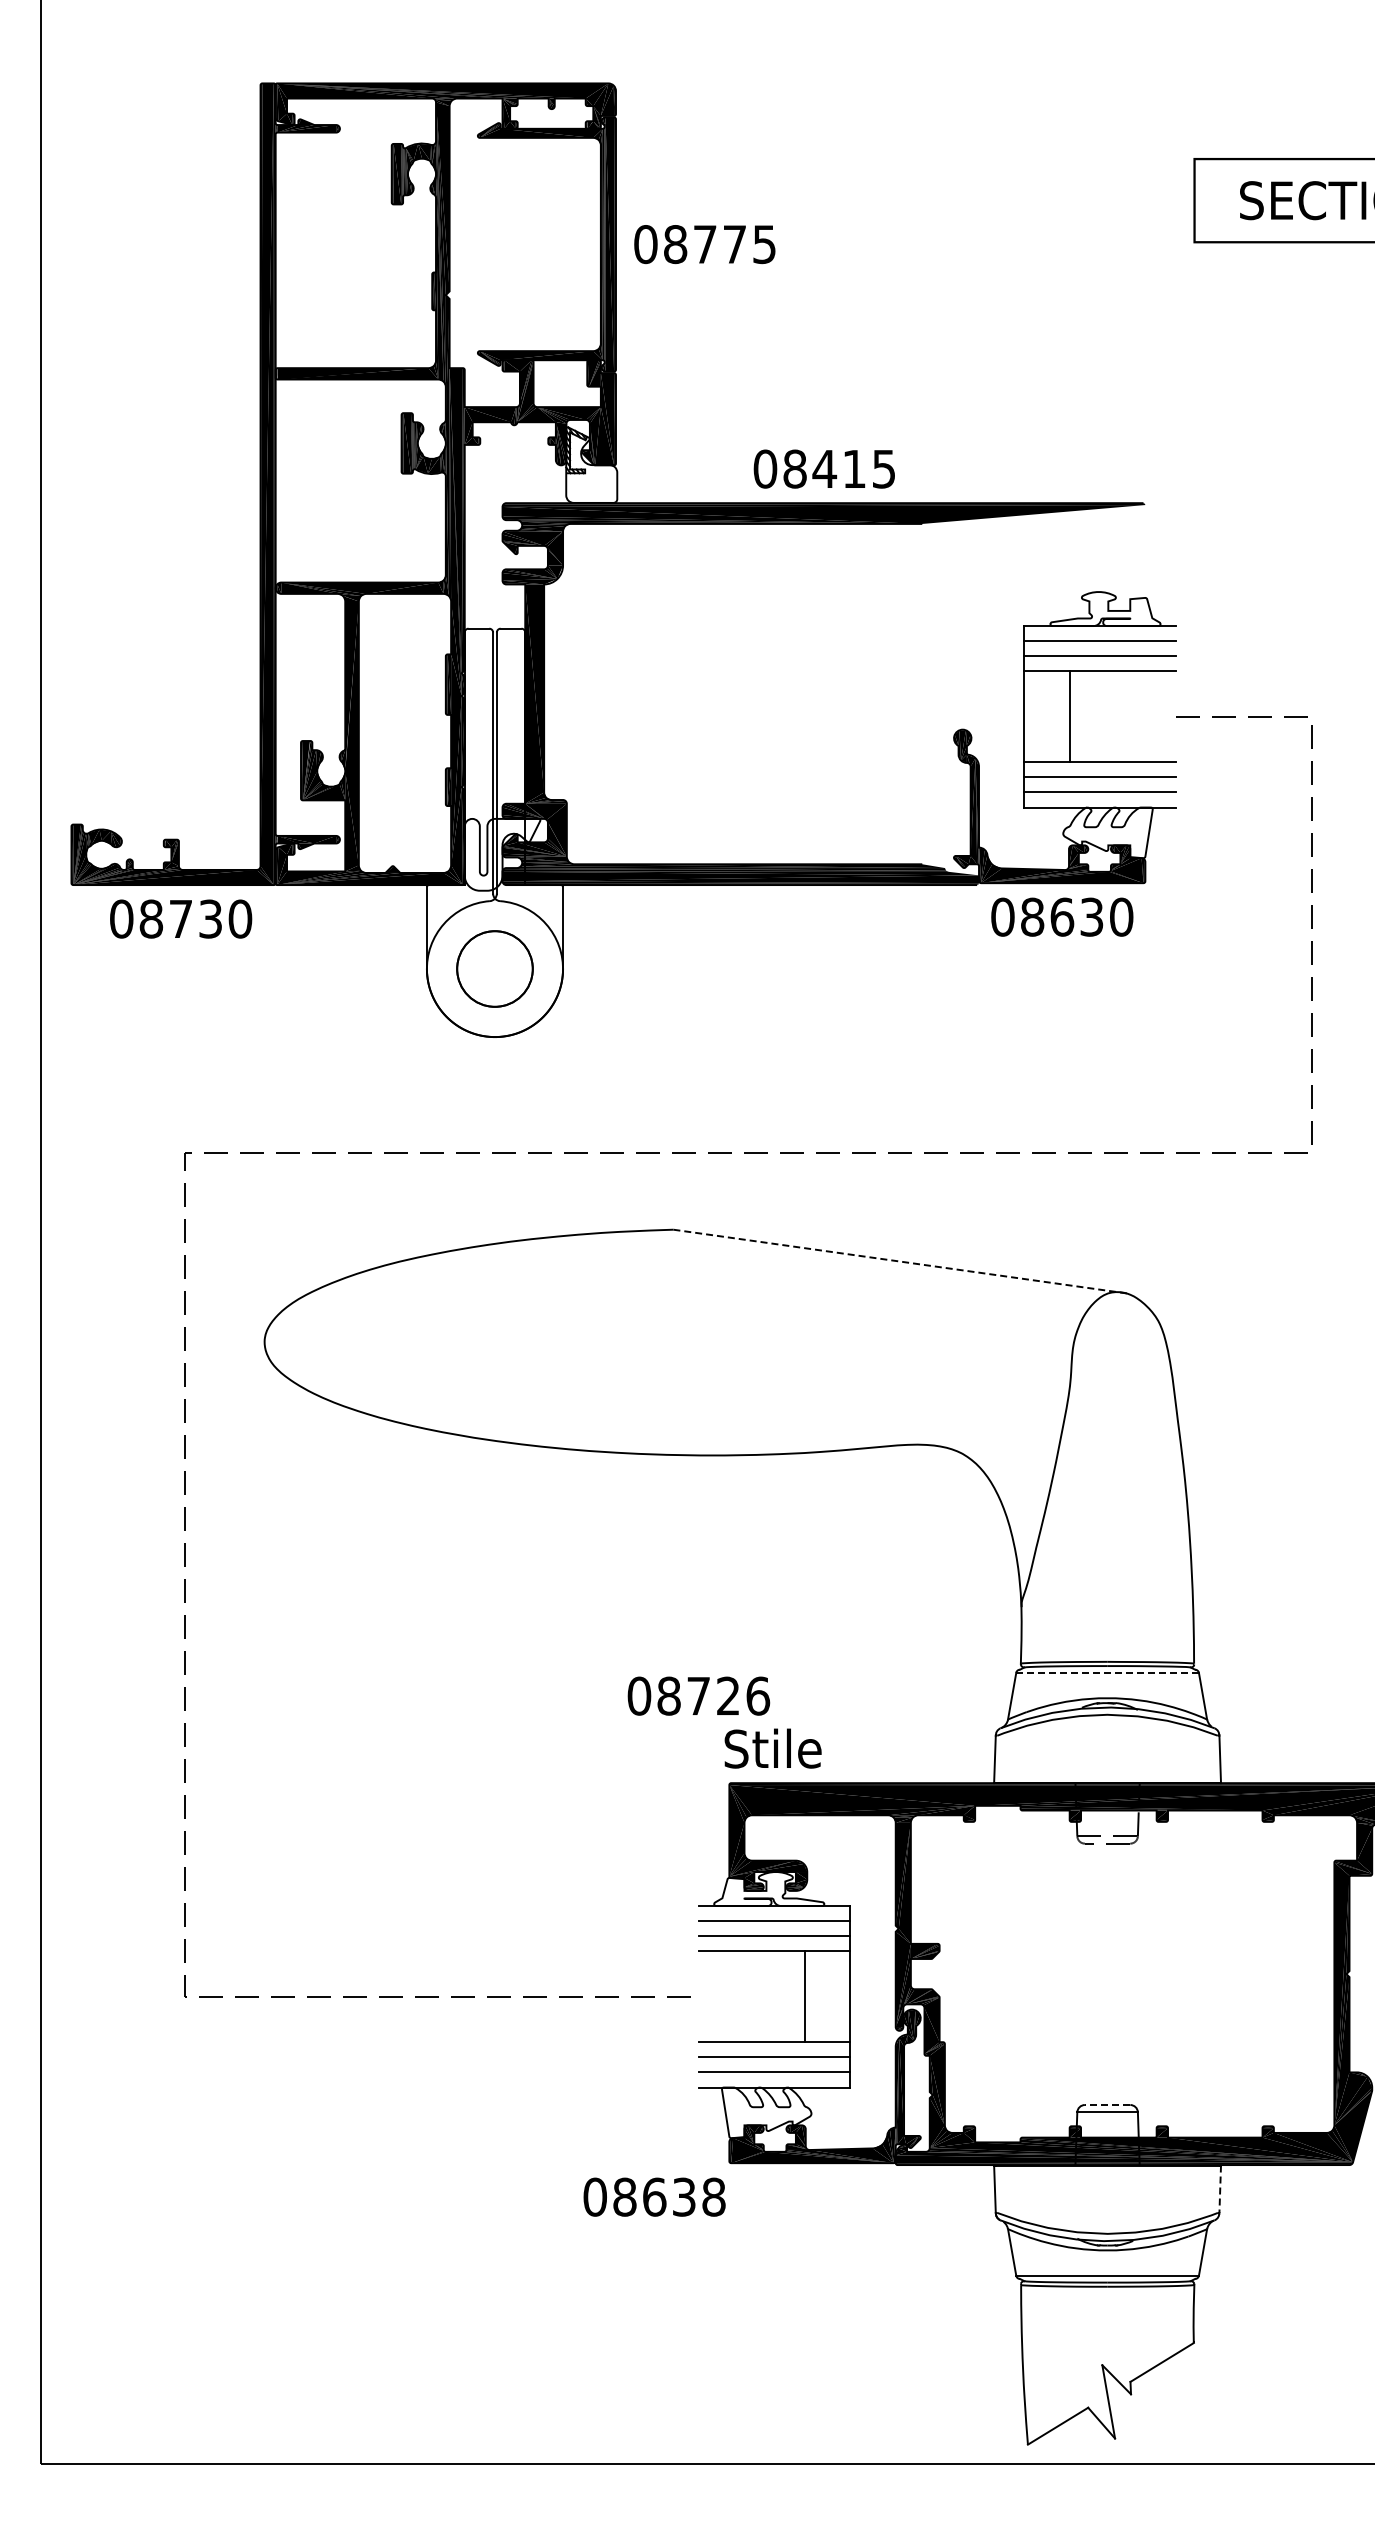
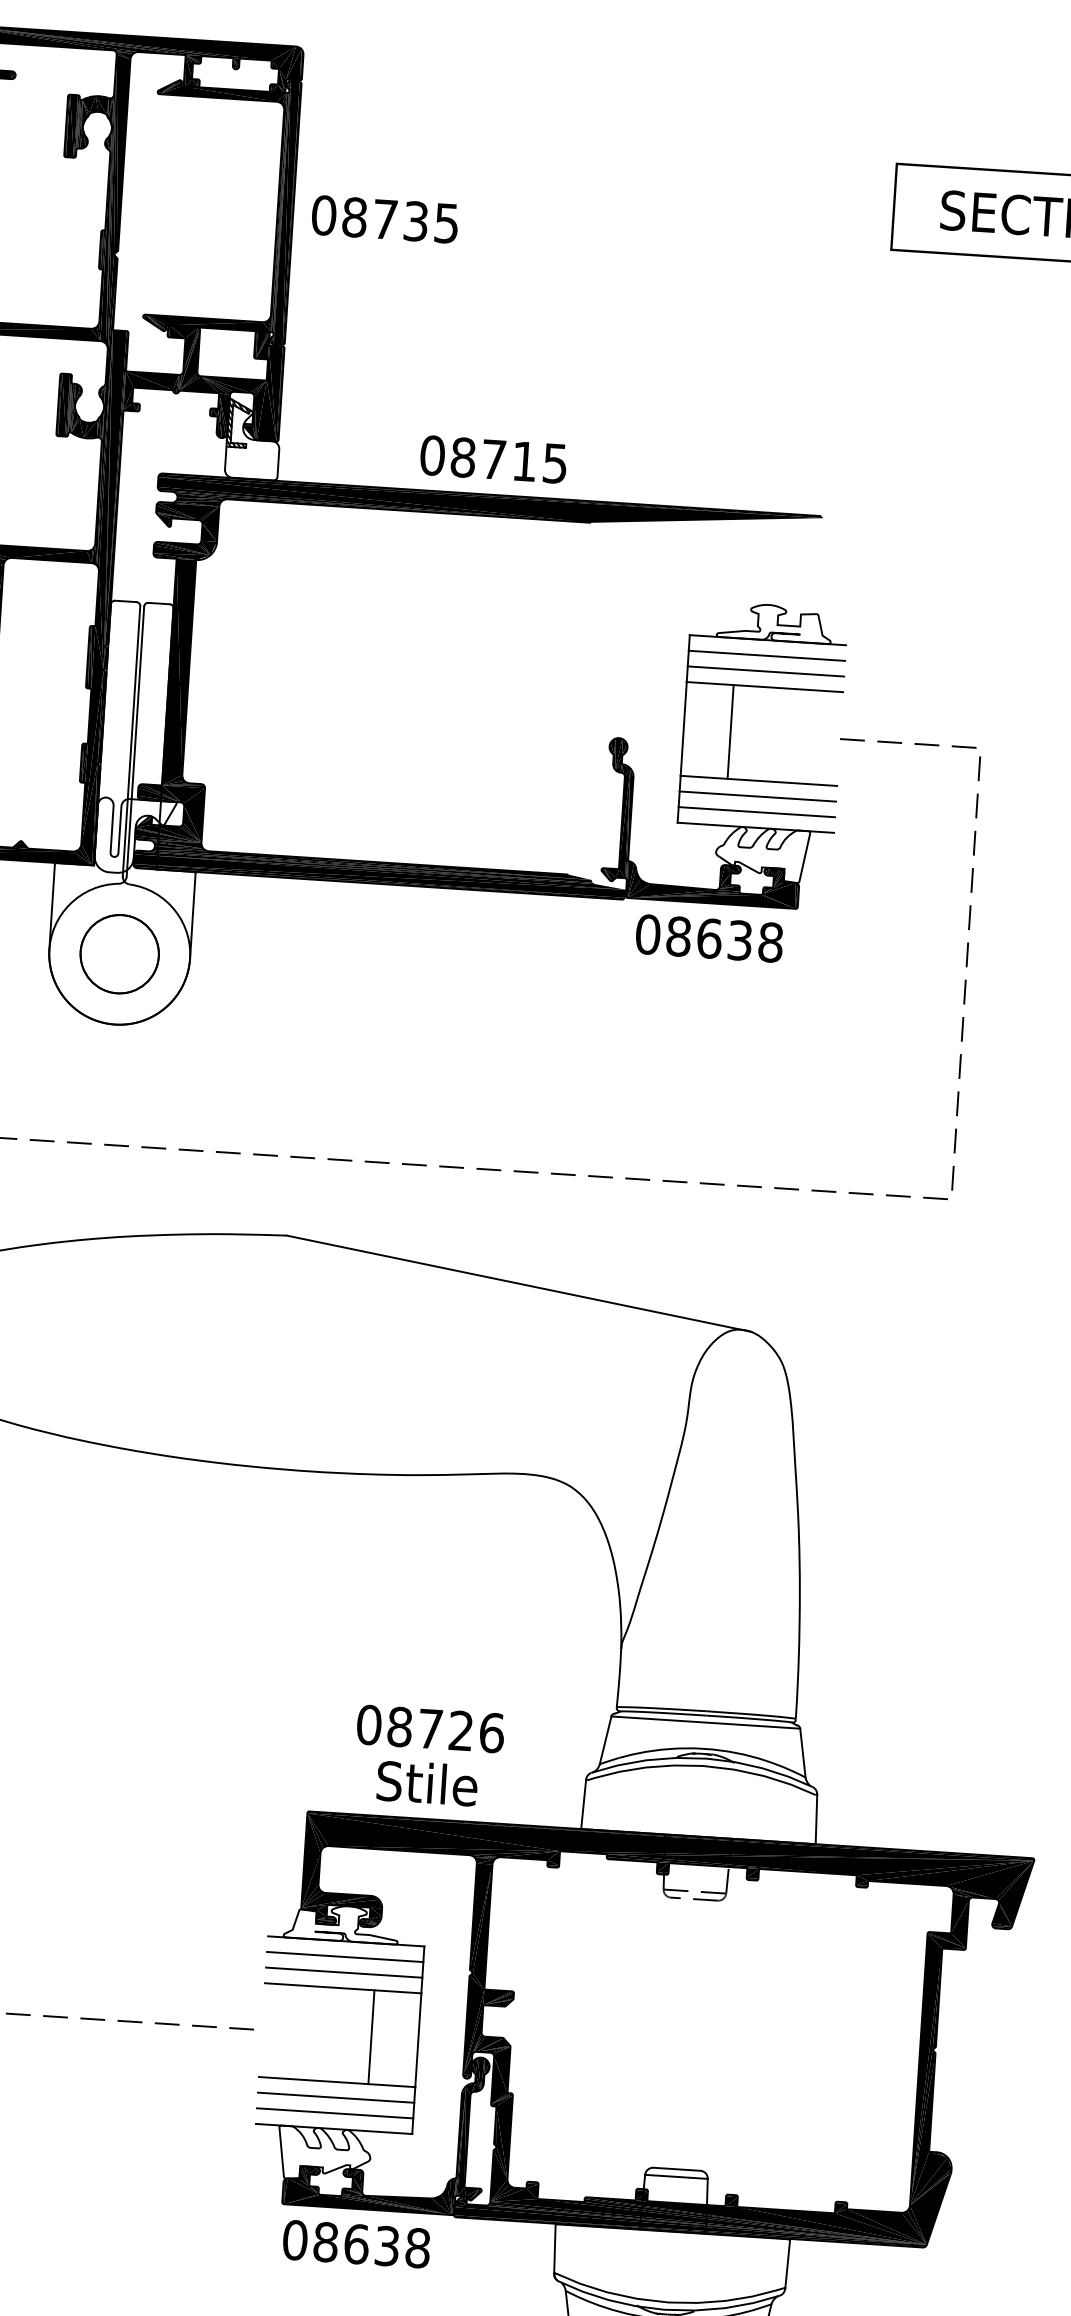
text: (734, 244) -> (415, 221), 08775 -> 08735
text: (824, 468) -> (493, 458), 08415 -> 08715
text: (1121, 916) -> (770, 941), 08630 -> 08638
line: (901, 1261) -> (520, 1283), dashed -> solid
line: (1108, 1672) -> (706, 1722), dashed -> solid
text: (698, 1695) -> (430, 1728), moved
text: (772, 1748) -> (426, 1783), moved
line: (1107, 2105) -> (676, 2169), dashed -> solid
line: (1220, 2189) -> (787, 2264), dashed -> solid
text: (654, 2196) -> (356, 2243), moved

